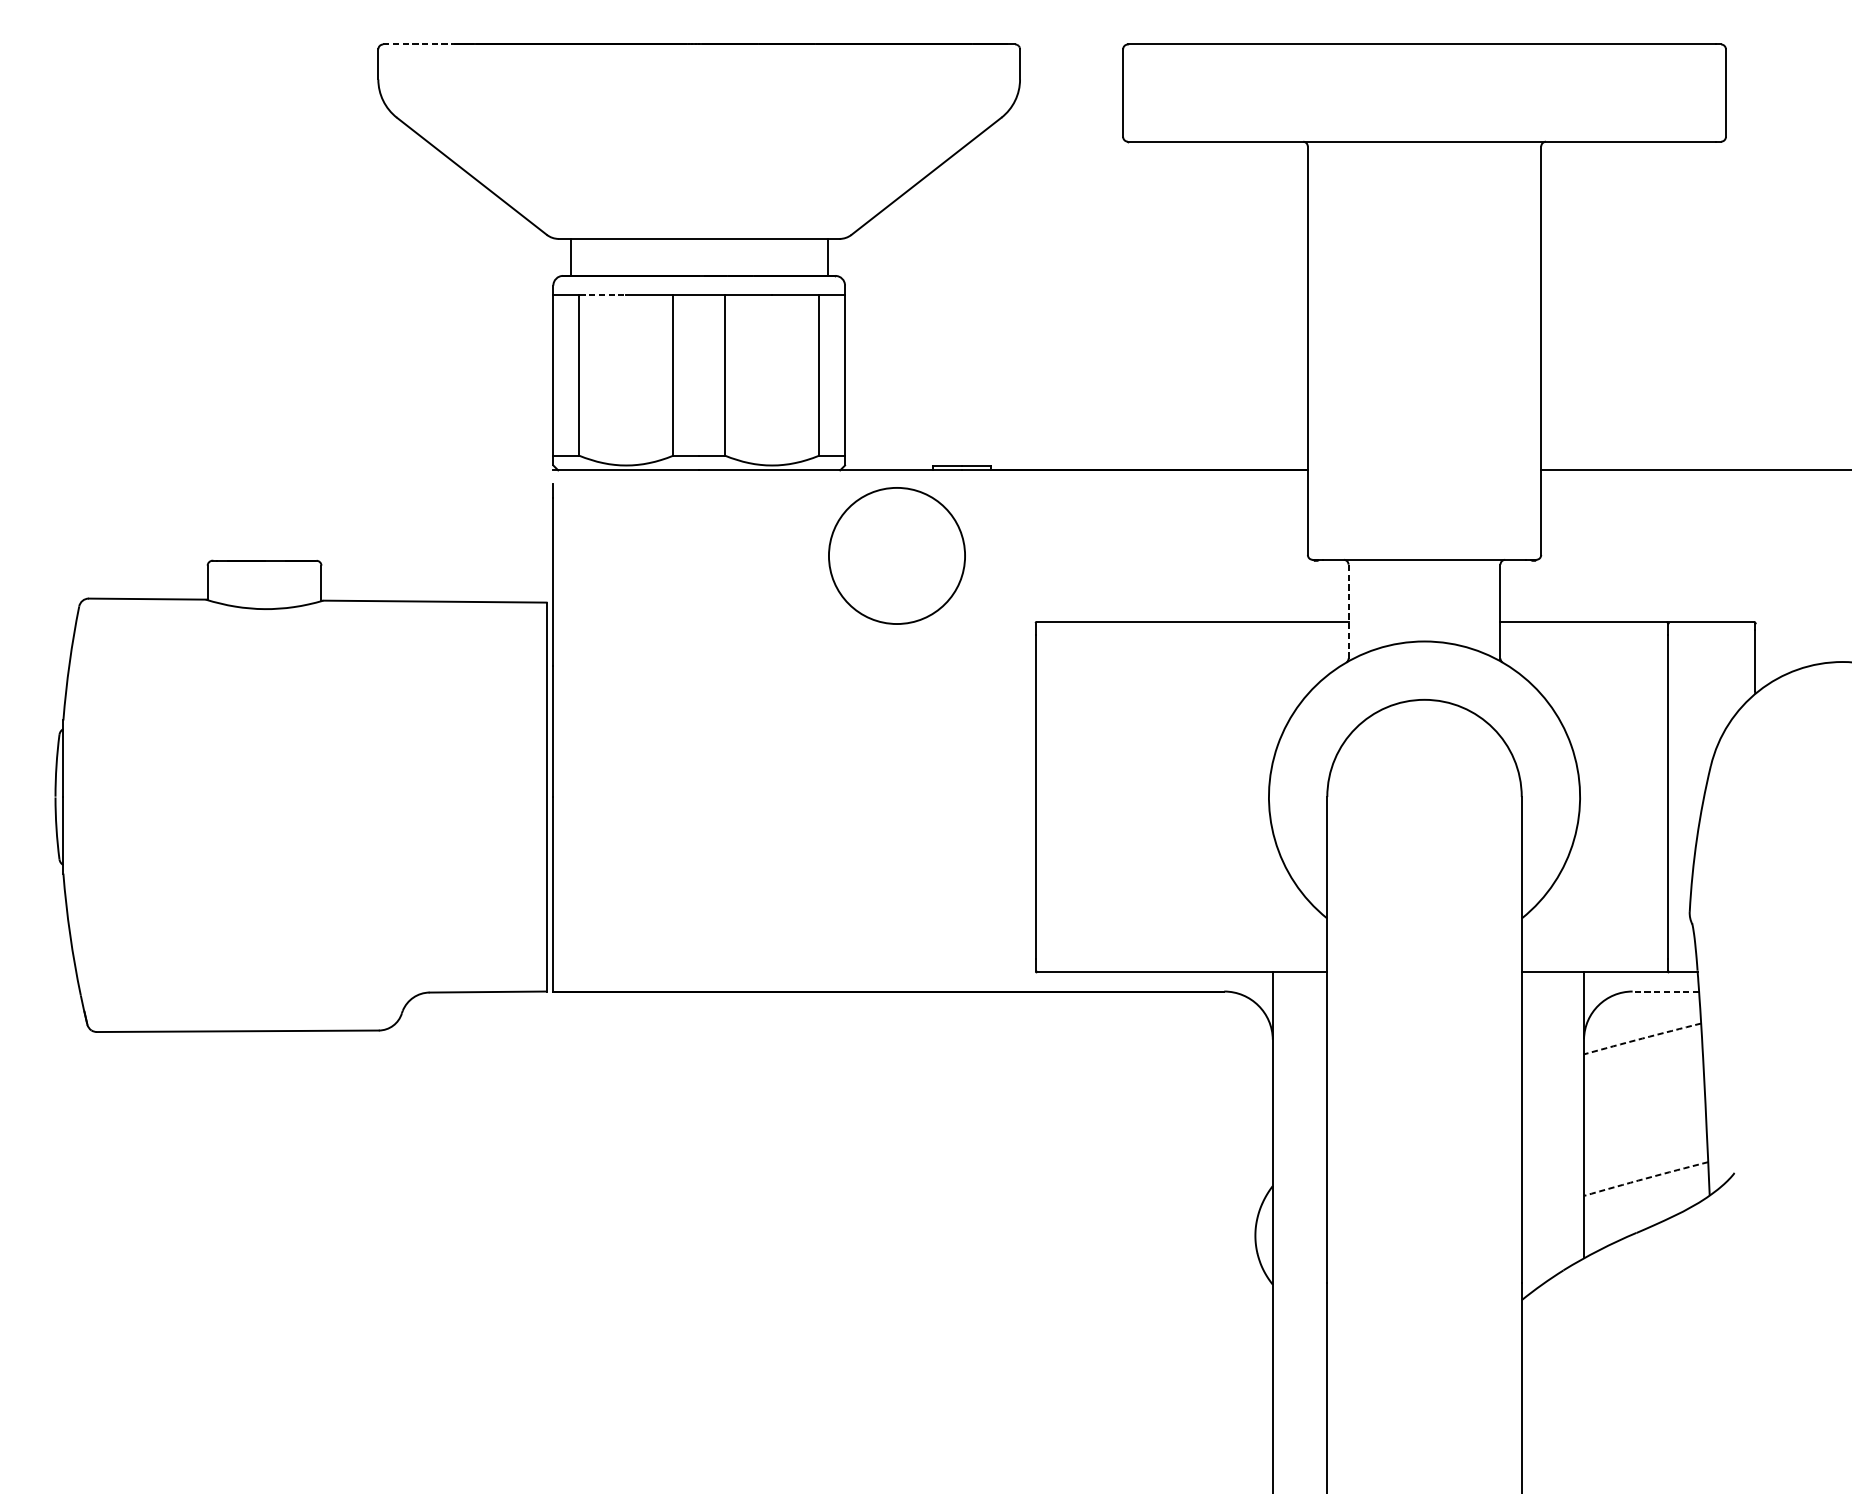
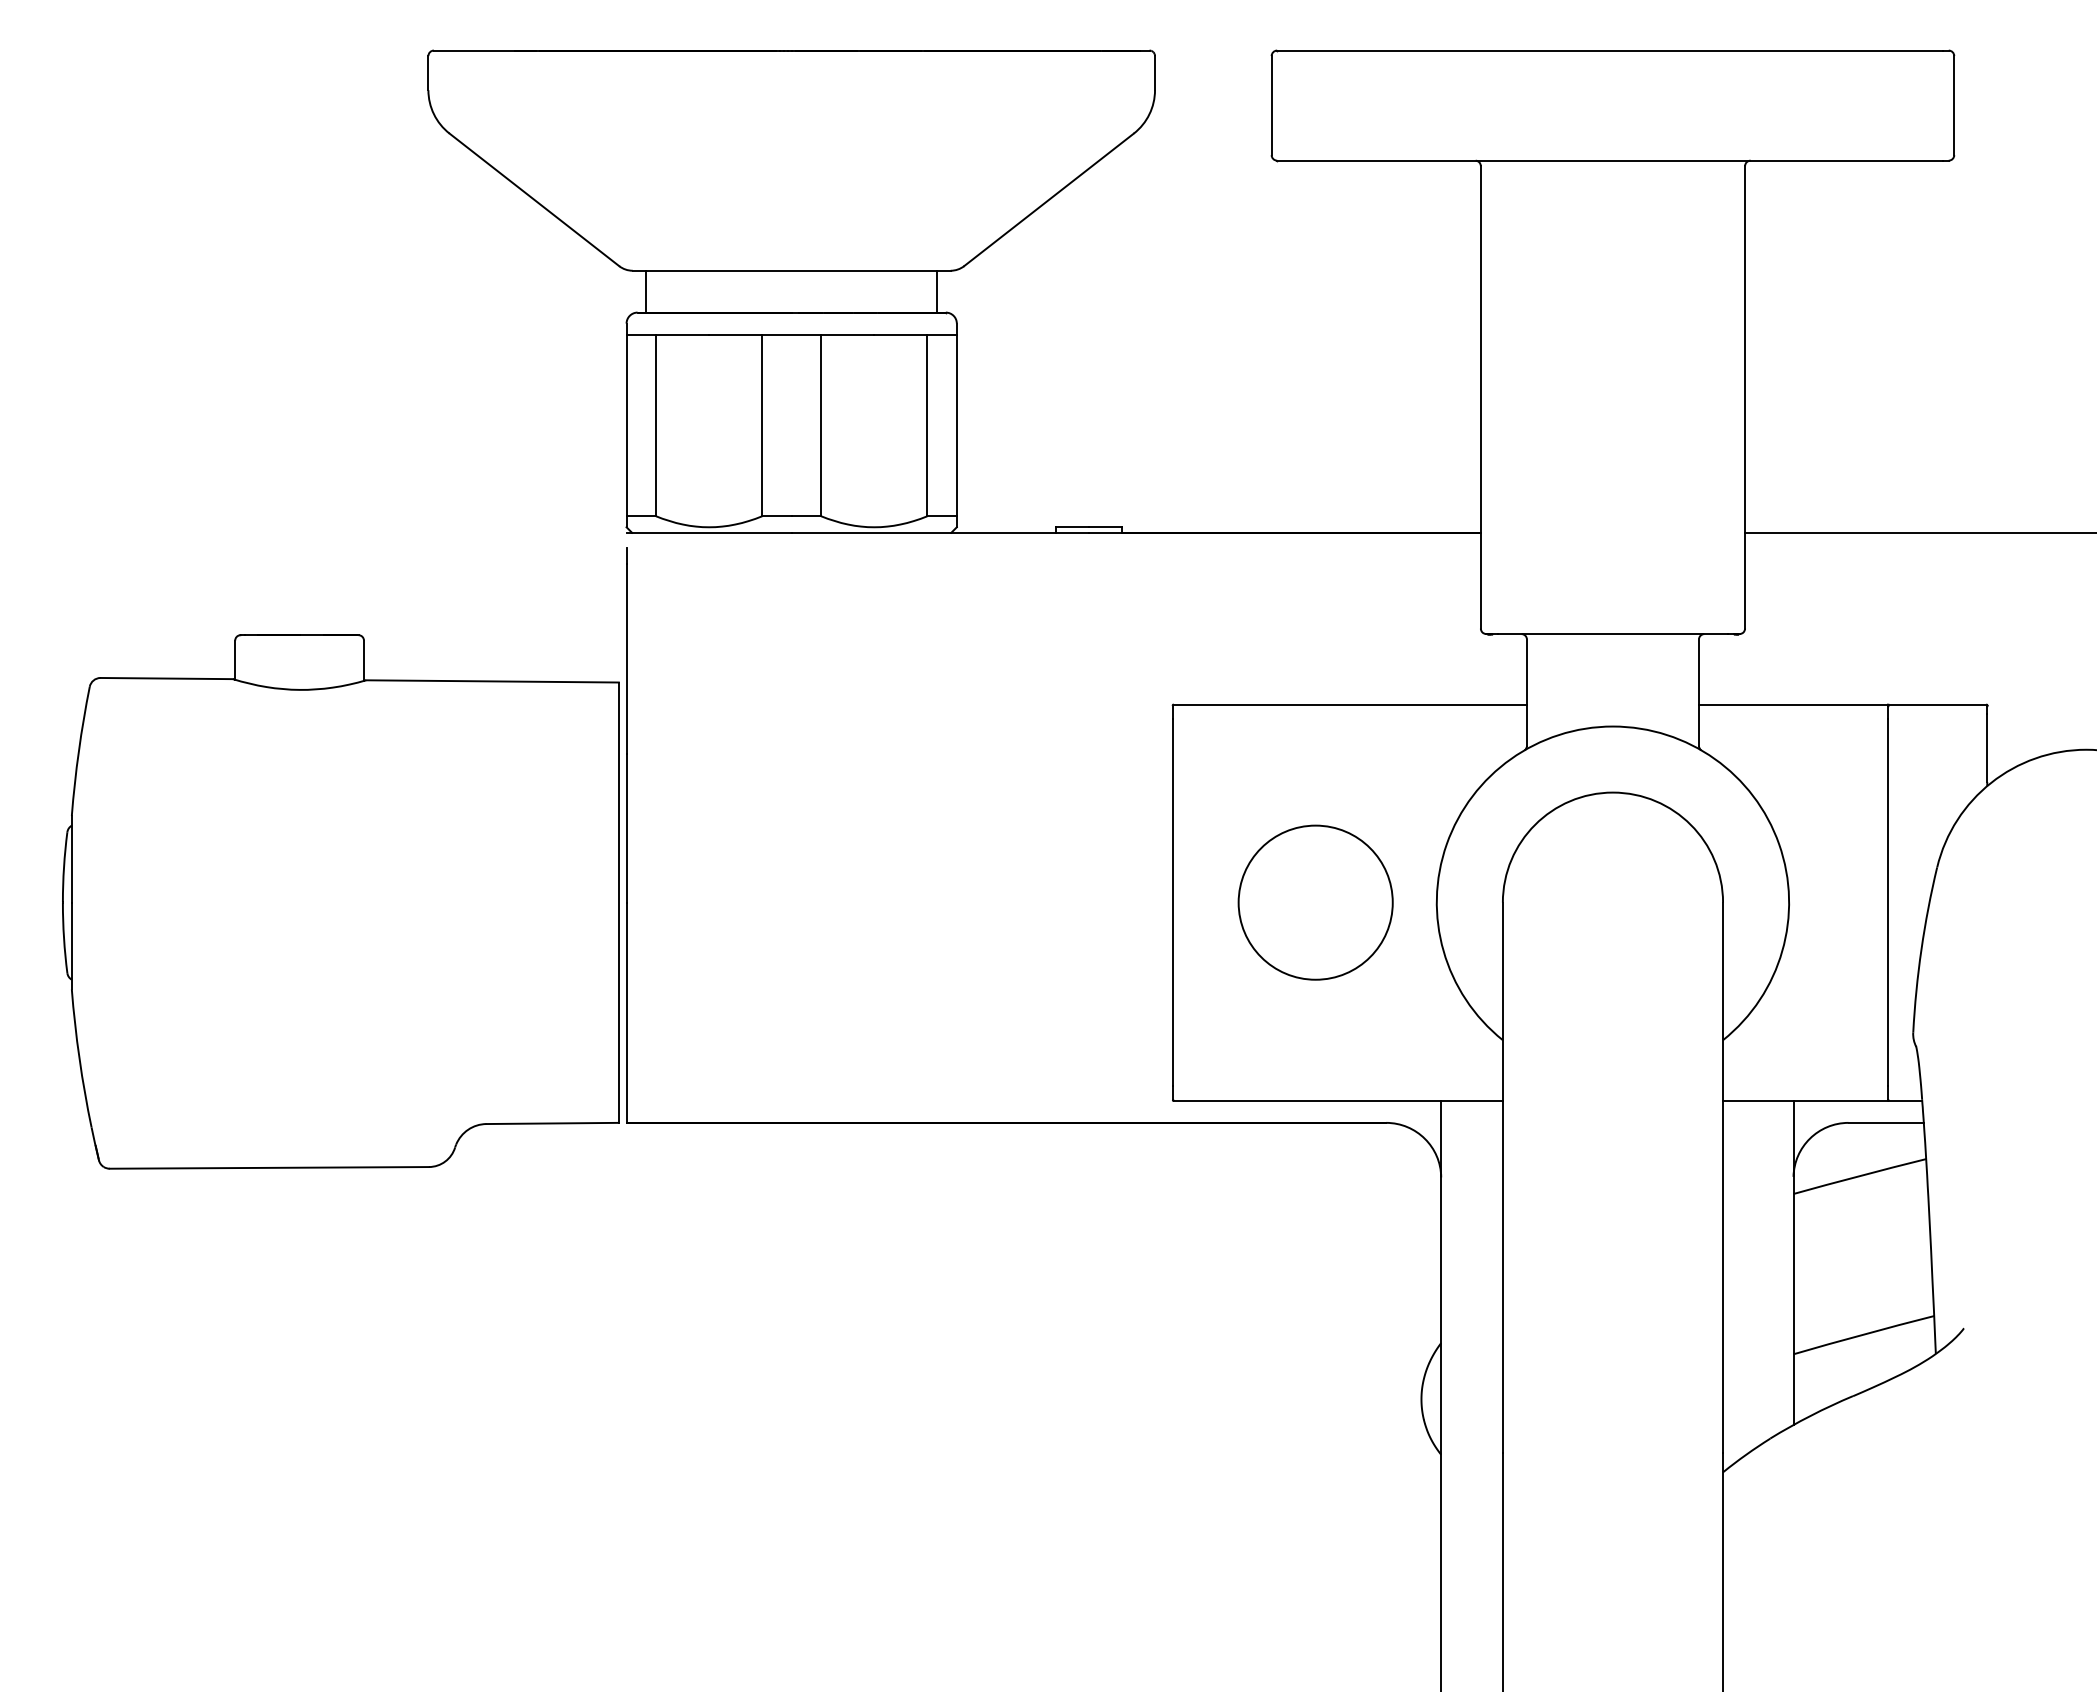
line: (419, 44) -> (474, 50), dashed -> solid
line: (602, 295) -> (682, 334), dashed -> solid
circle: (896, 555) -> (1315, 902), moved
line: (1348, 611) -> (1526, 692), dashed -> solid
line: (1666, 991) -> (1886, 1122), dashed -> solid
arc: (1642, 1038) -> (1859, 1176), dashed -> solid
arc: (1645, 1178) -> (1863, 1334), dashed -> solid

